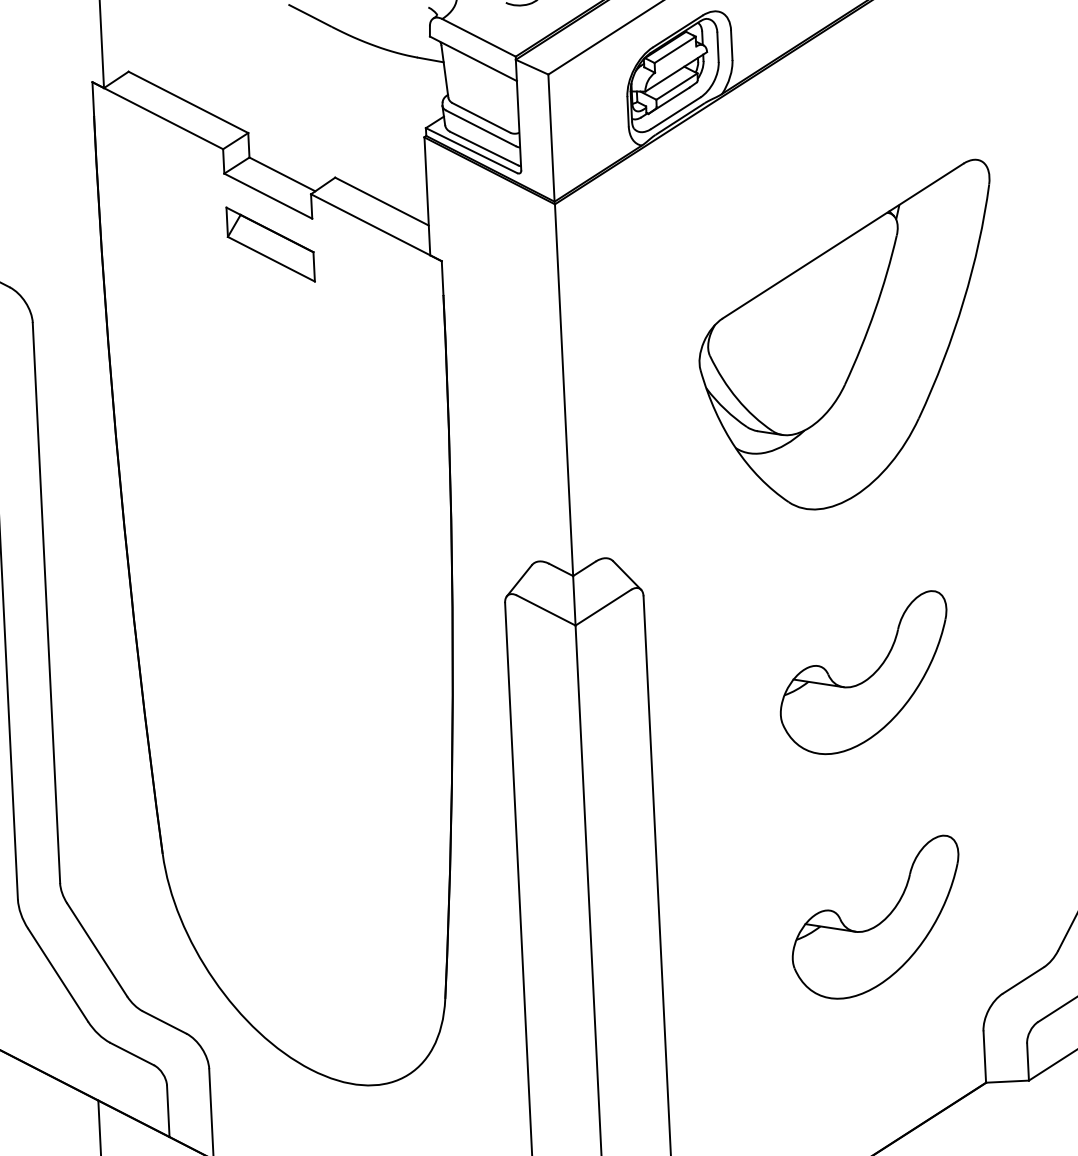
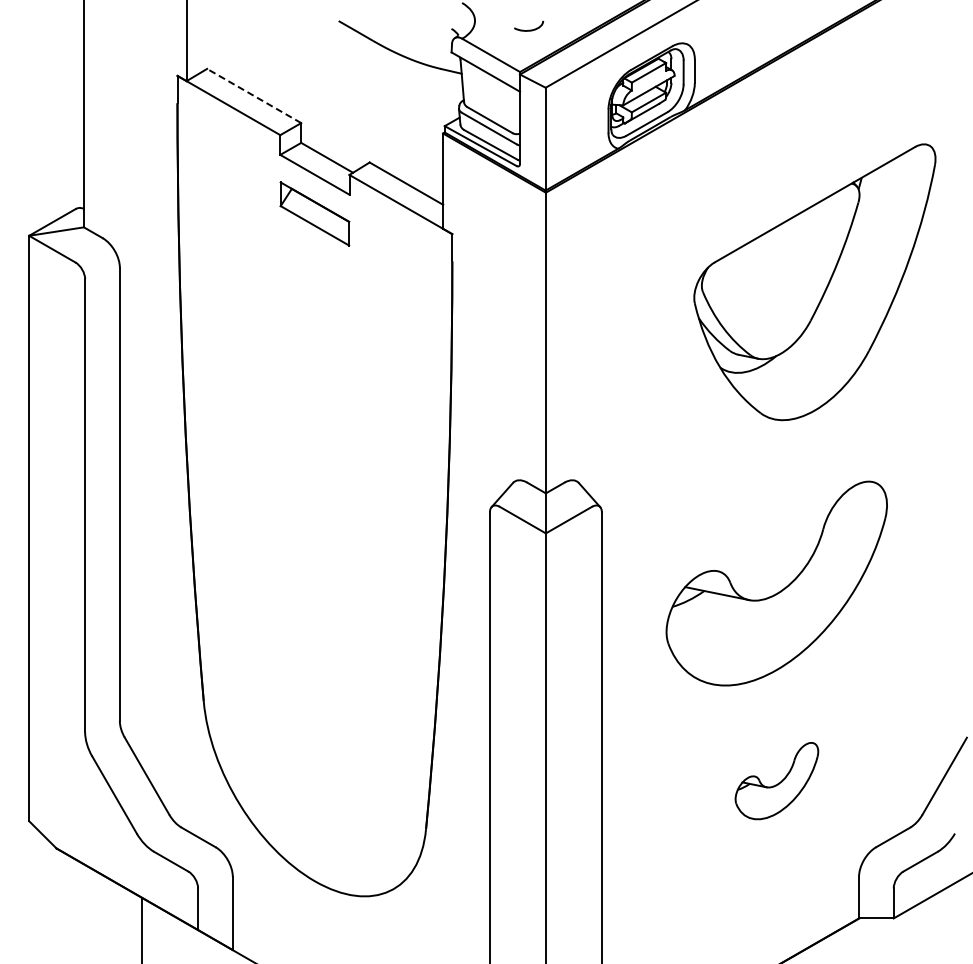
line: (187, 101) -> (253, 95), solid -> dashed
part: (847, 337) -> (814, 282), moved
part: (863, 672) -> (776, 582), size x1.6
part: (875, 917) -> (776, 780), size x0.6

